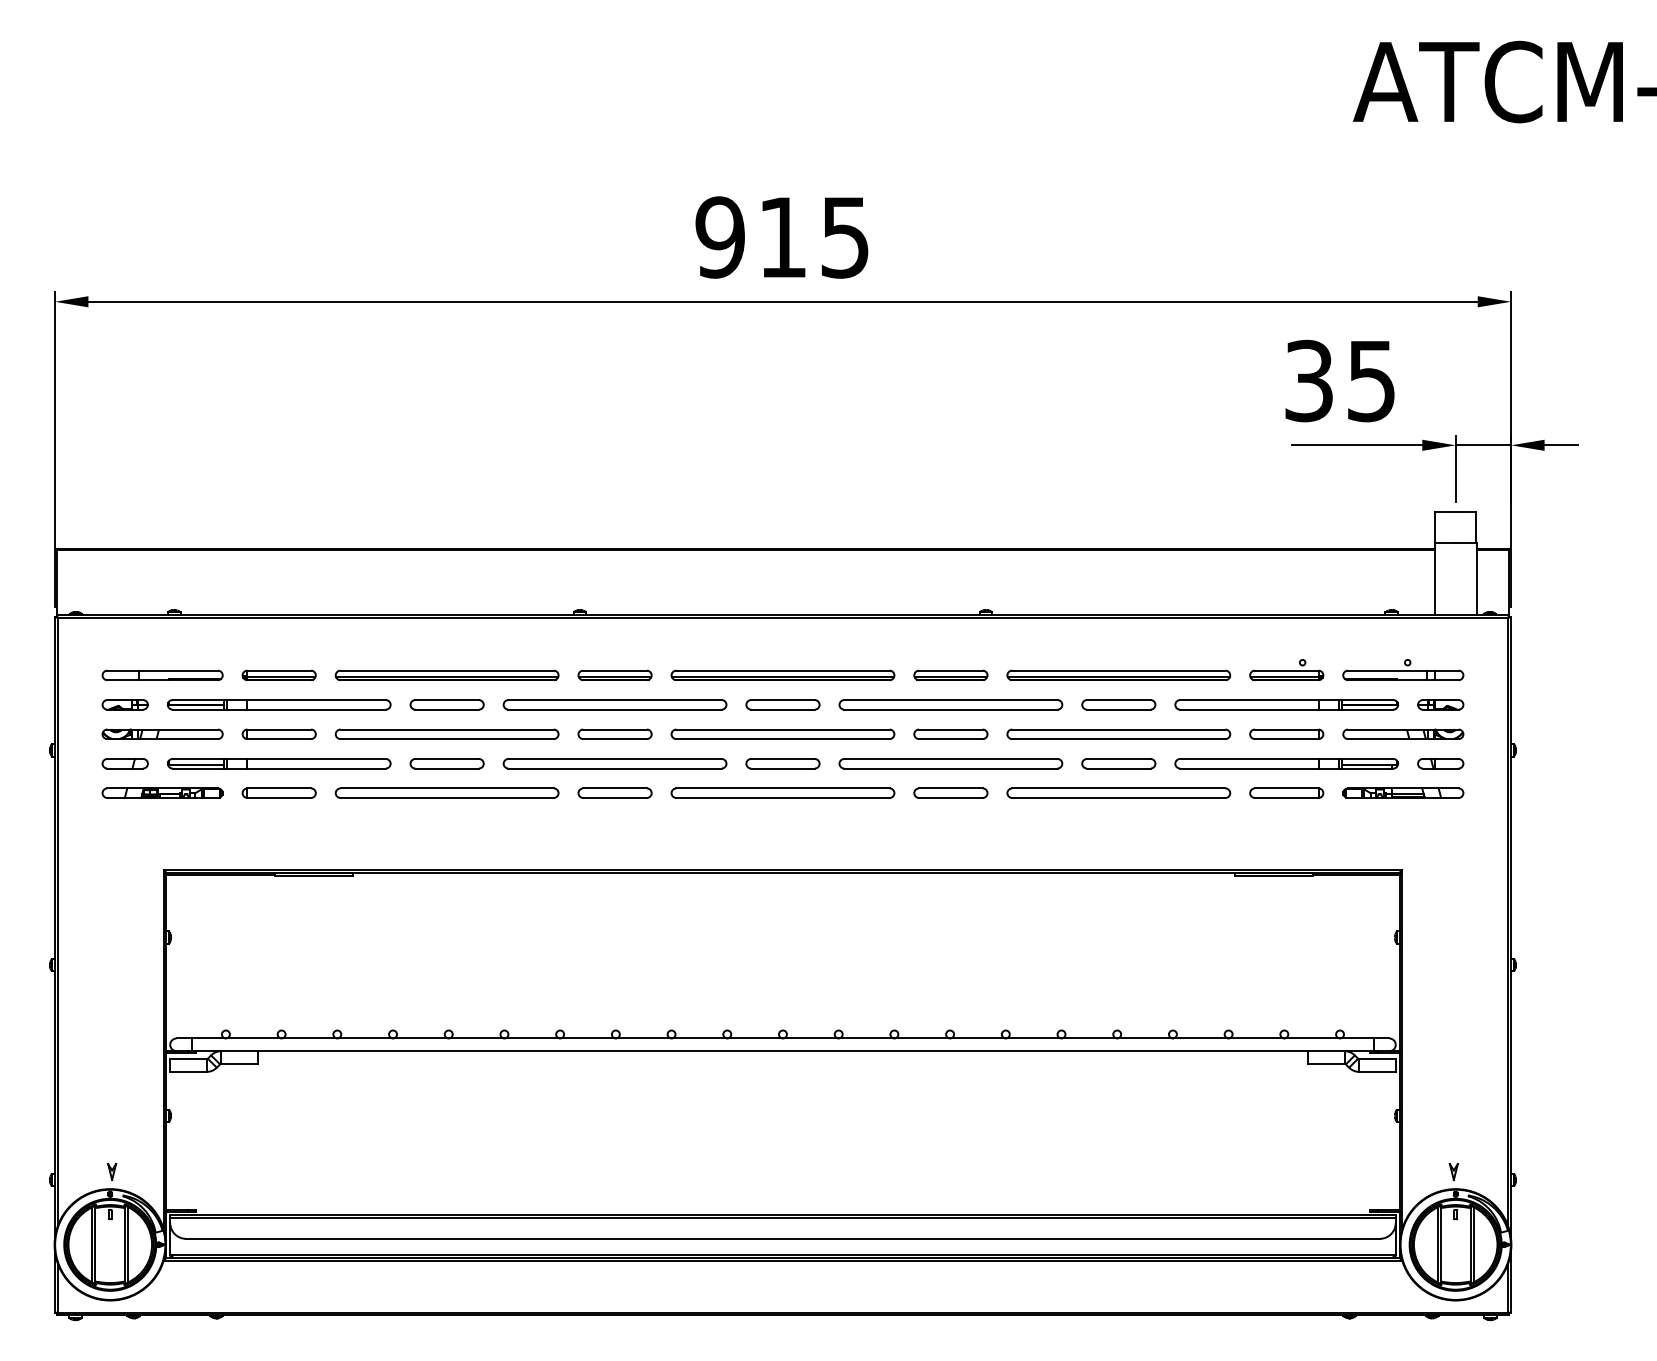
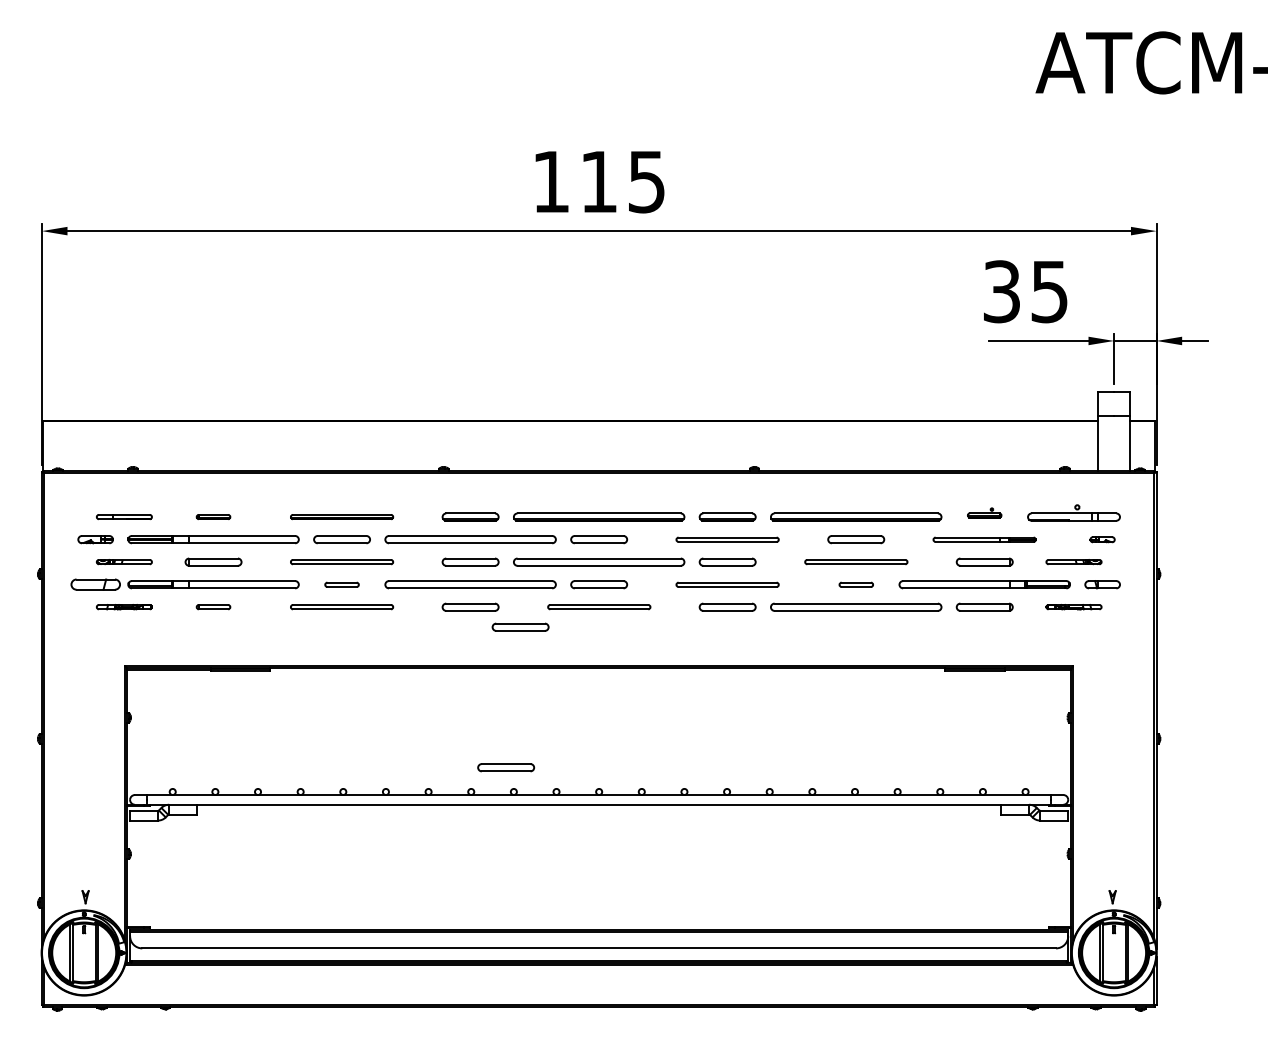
text: (719, 236) -> (550, 181), 915 -> 115
part: (1286, 669) -> (984, 512), size x0.6
part: (162, 674) -> (124, 516), size x0.6
part: (279, 674) -> (213, 516), size x0.6
part: (446, 674) -> (341, 516), size x0.6
part: (950, 704) -> (727, 539), size x0.6
part: (1286, 704) -> (984, 539), size x0.6
part: (1440, 704) -> (1102, 539), size x0.7
part: (162, 733) -> (124, 561), size x0.6
part: (446, 733) -> (341, 561), size x0.6
part: (1119, 733) -> (856, 561), size x0.6
part: (1402, 733) -> (1073, 561), size x0.6
part: (125, 763) -> (95, 584), size x1.4
part: (446, 763) -> (341, 584), size x0.6
part: (950, 763) -> (727, 584), size x0.6
part: (1119, 763) -> (856, 584), size x0.6
part: (162, 792) -> (124, 606), size x0.6
part: (279, 792) -> (213, 606), size x0.6
part: (446, 792) -> (341, 606), size x0.6
part: (783, 792) -> (599, 606), size x0.6
part: (1402, 792) -> (1073, 606), size x0.6
part: (680, 818) -> (520, 626), added
part: (661, 1002) -> (506, 767), added

